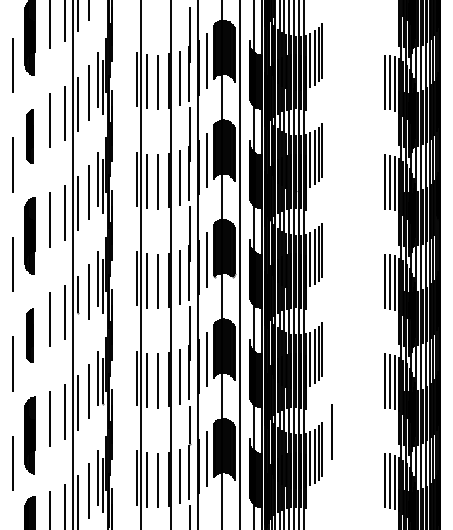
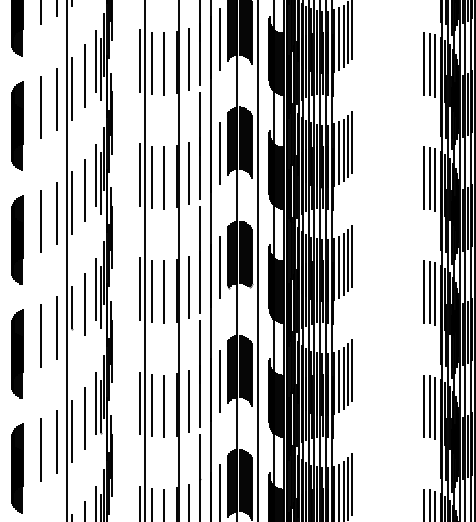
part: (29, 136) -> (16, 126), size x1.43
part: (29, 335) -> (16, 354), size x1.43
line: (331, 431) -> (362, 464), removed

